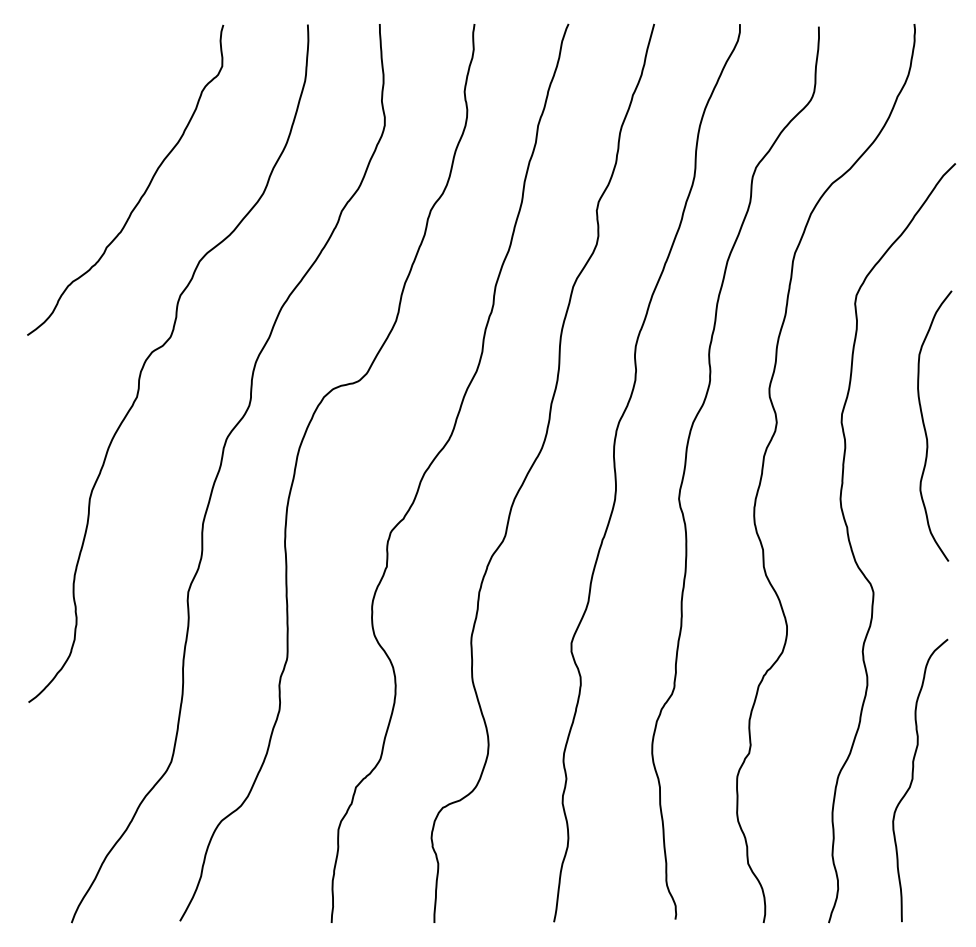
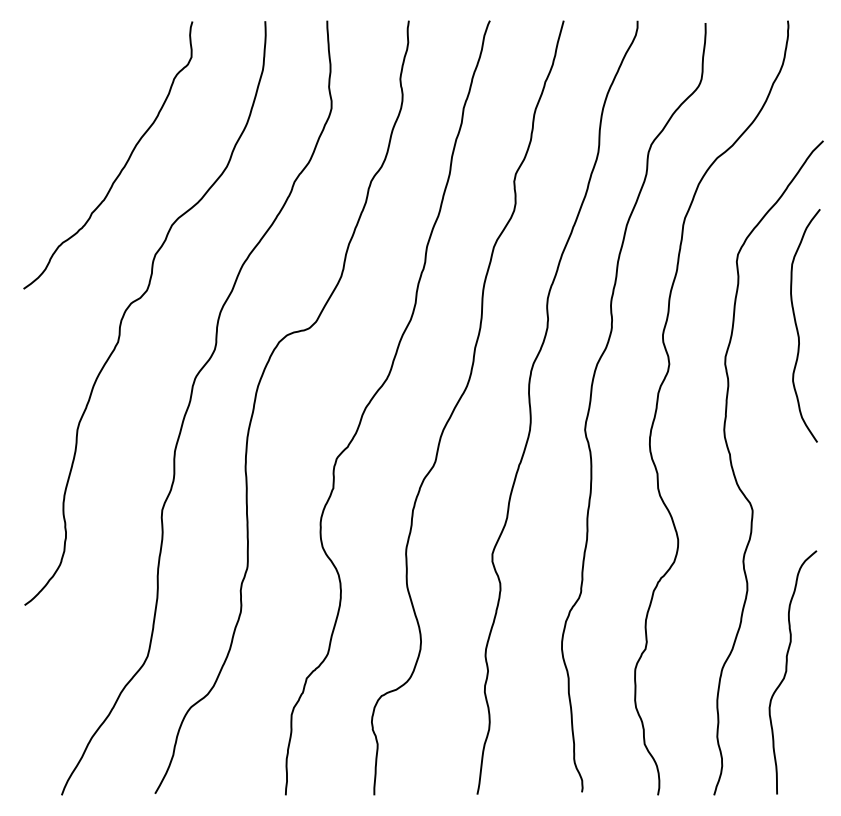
curve: (925, 426) -> (797, 326), moved

